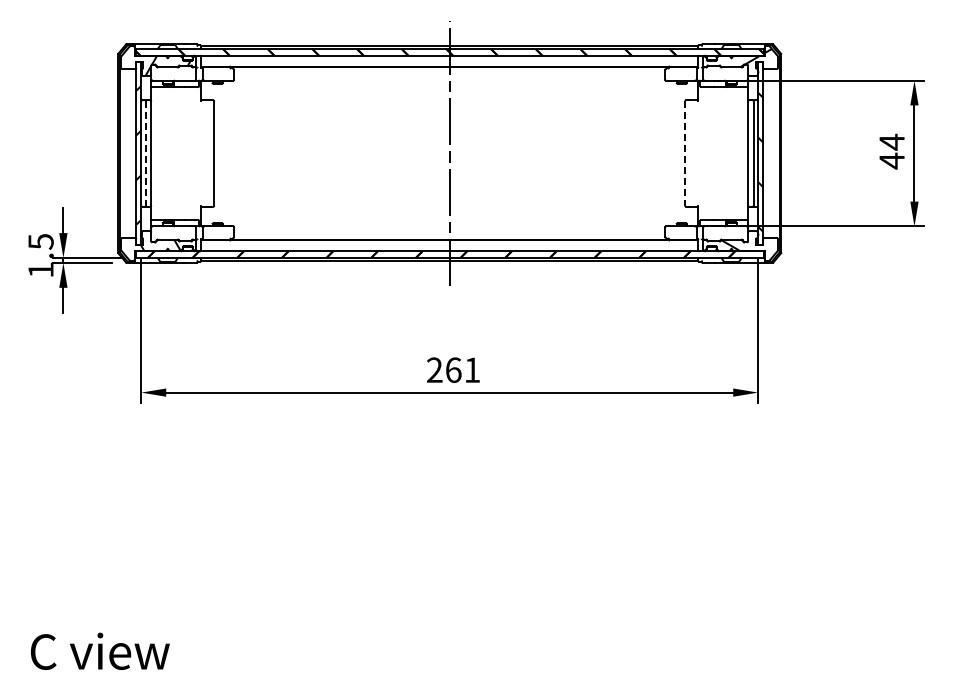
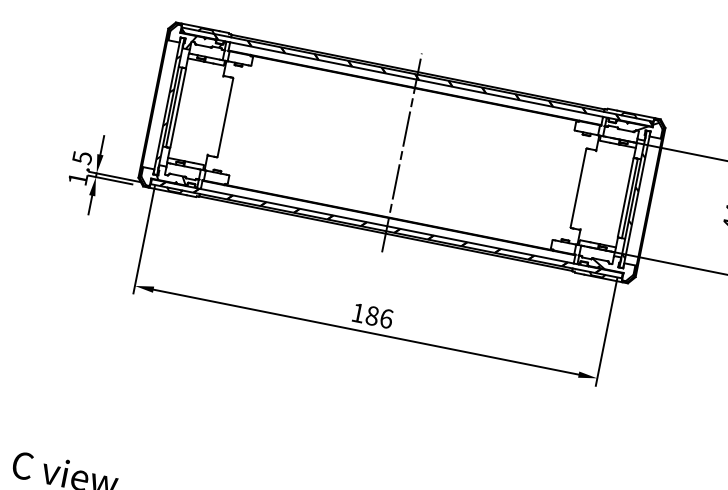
line: (145, 154) -> (173, 108), dashed -> solid
line: (685, 154) -> (578, 188), dashed -> solid
text: (453, 369) -> (372, 315), 261 -> 186

